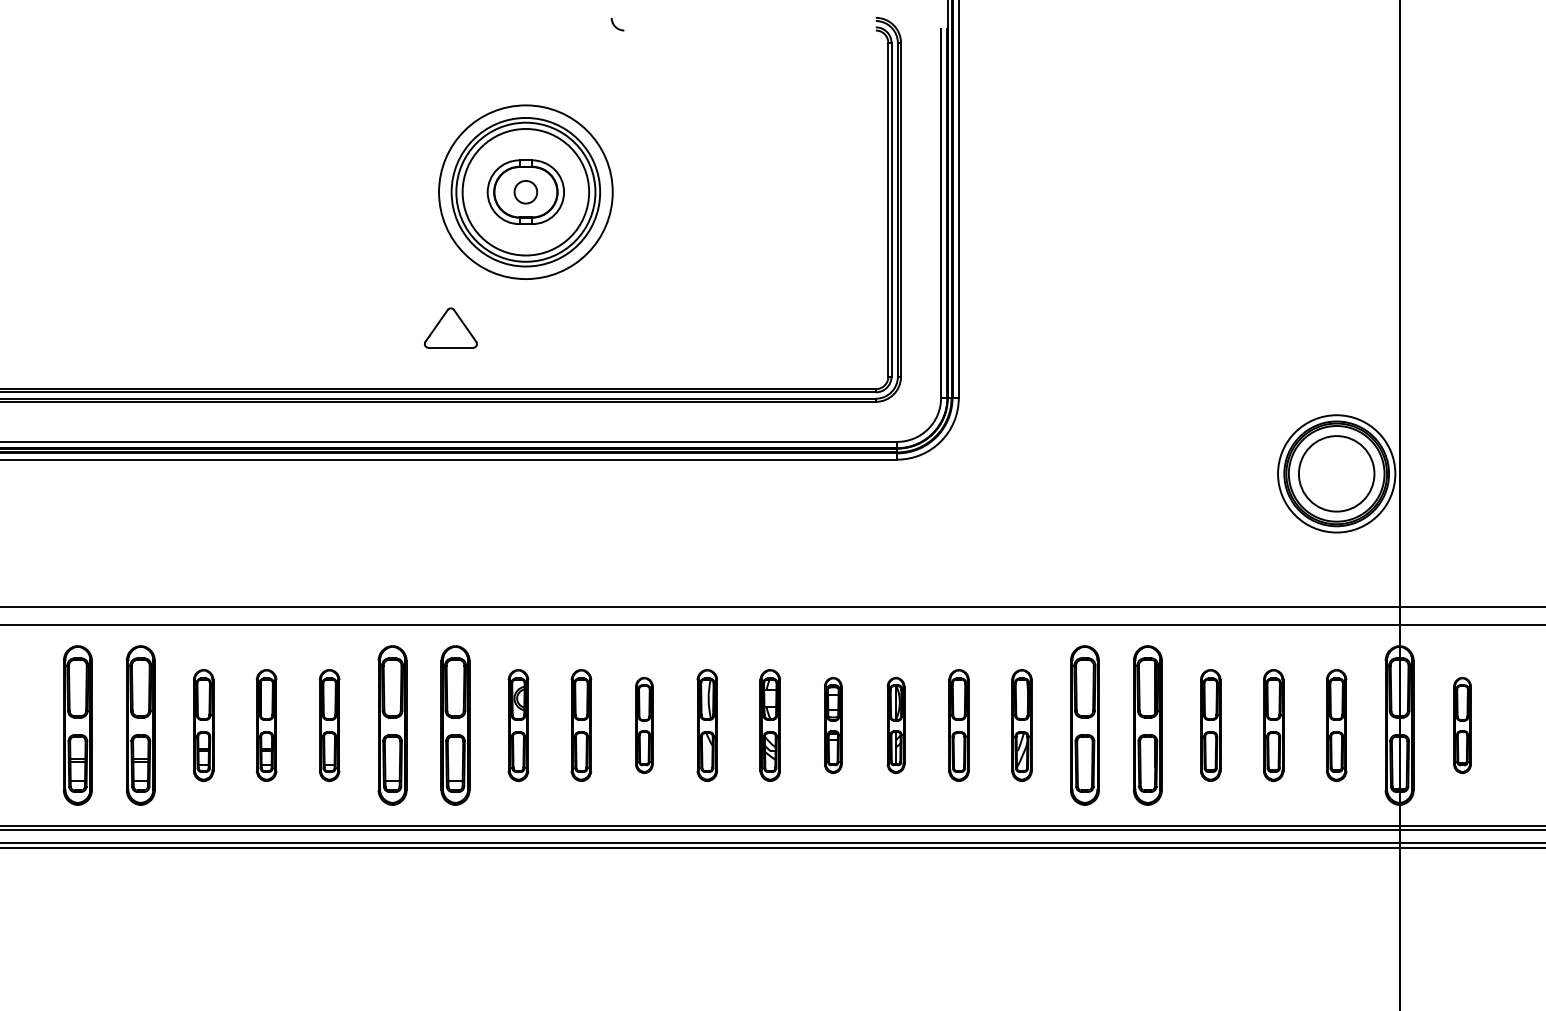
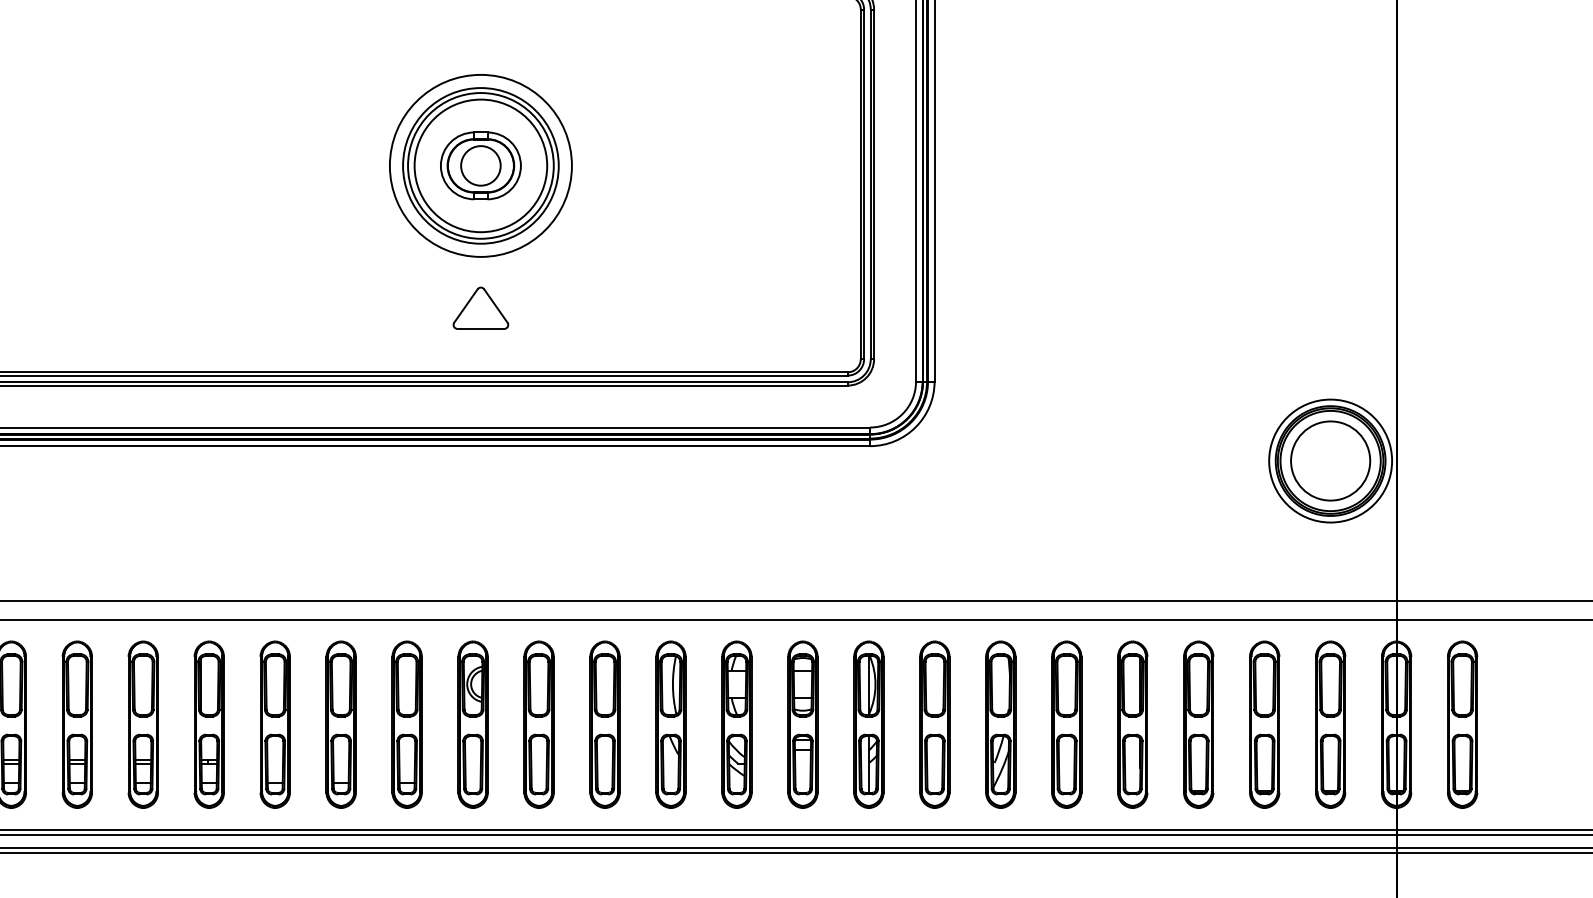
circle: (525, 192) -> (480, 166), size x1.67
part: (450, 327) -> (480, 307), moved
part: (203, 725) -> (143, 724), size x1.43
part: (266, 725) -> (209, 724), size x1.43
part: (329, 725) -> (275, 724), size x1.43
part: (518, 725) -> (473, 724), size x1.43
part: (581, 725) -> (539, 724), size x1.43
part: (644, 725) -> (605, 724), size x1.67
part: (707, 725) -> (671, 724), size x1.43
part: (770, 725) -> (737, 724), size x1.43
part: (833, 725) -> (803, 724), size x1.67
part: (895, 725) -> (868, 724), size x1.67
part: (958, 725) -> (934, 724), size x1.43
part: (1021, 725) -> (1000, 724), size x1.43
part: (1210, 725) -> (1198, 724), size x1.43
part: (1273, 725) -> (1264, 724), size x1.43
part: (1336, 725) -> (1330, 724), size x1.43
part: (1462, 725) -> (1462, 724), size x1.67

